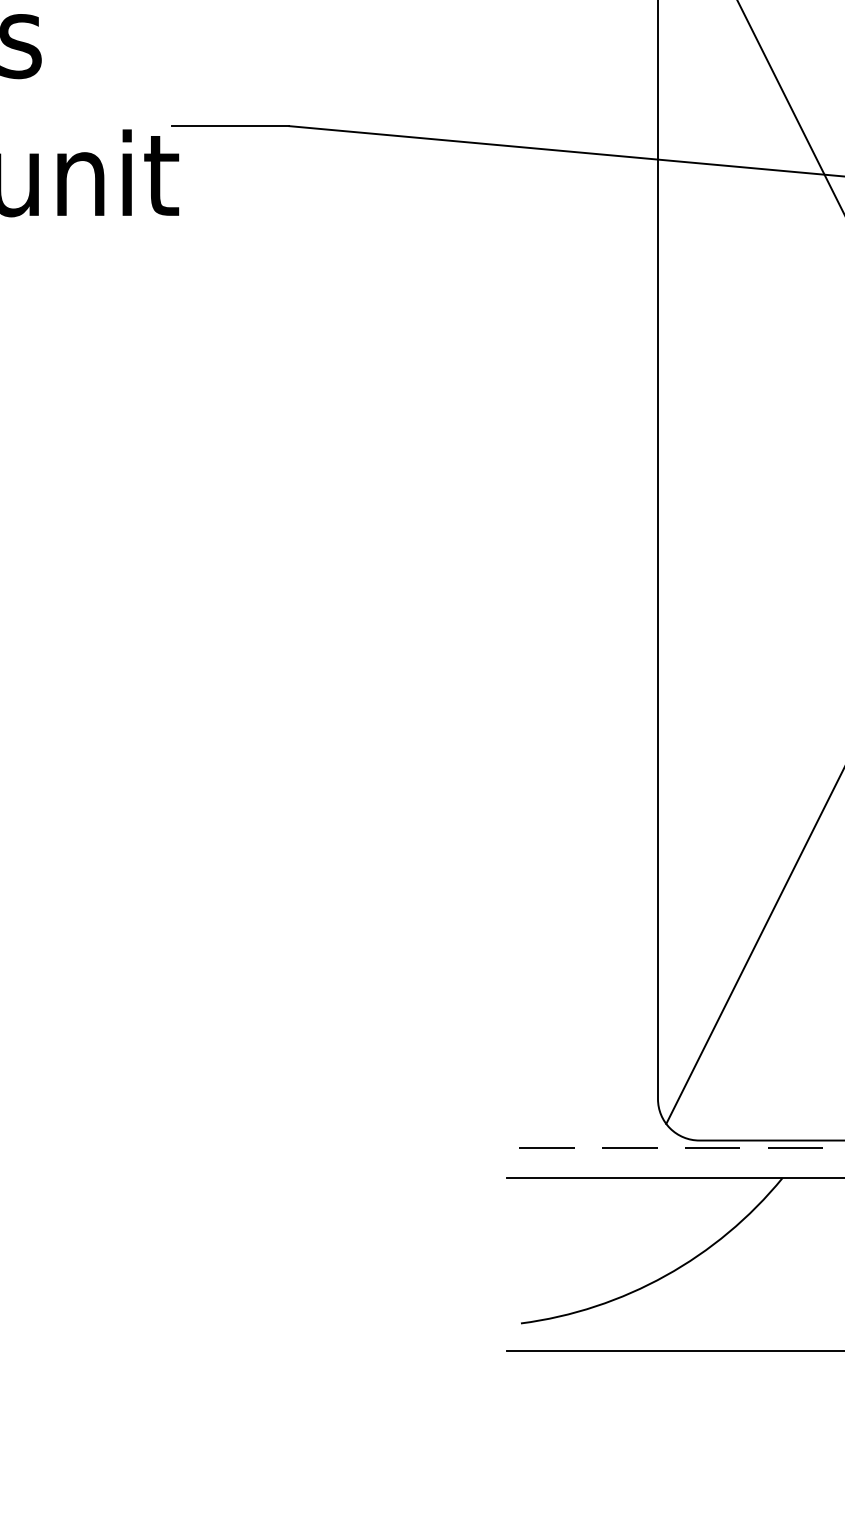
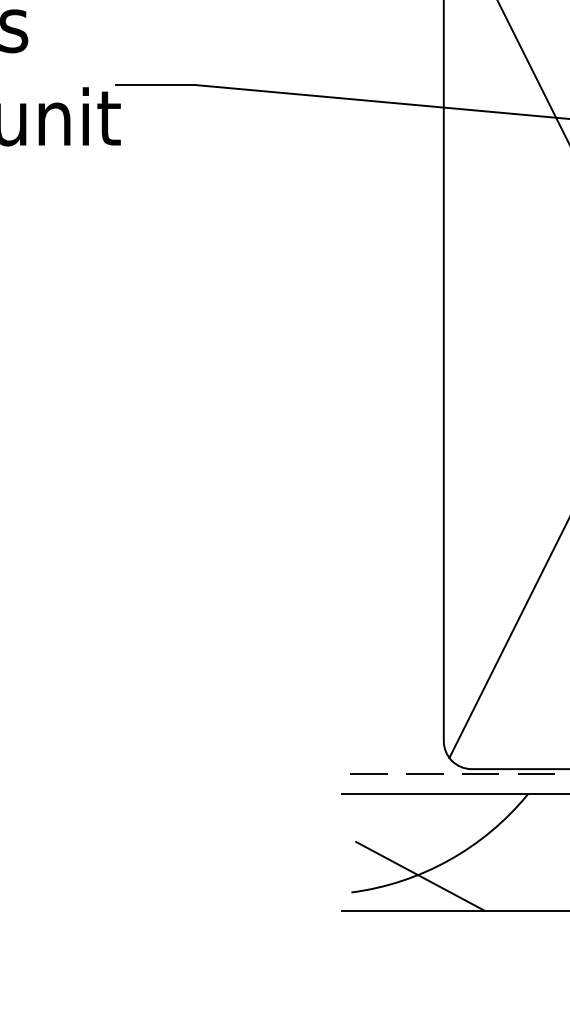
line: (623, 1299) -> (420, 876), added

